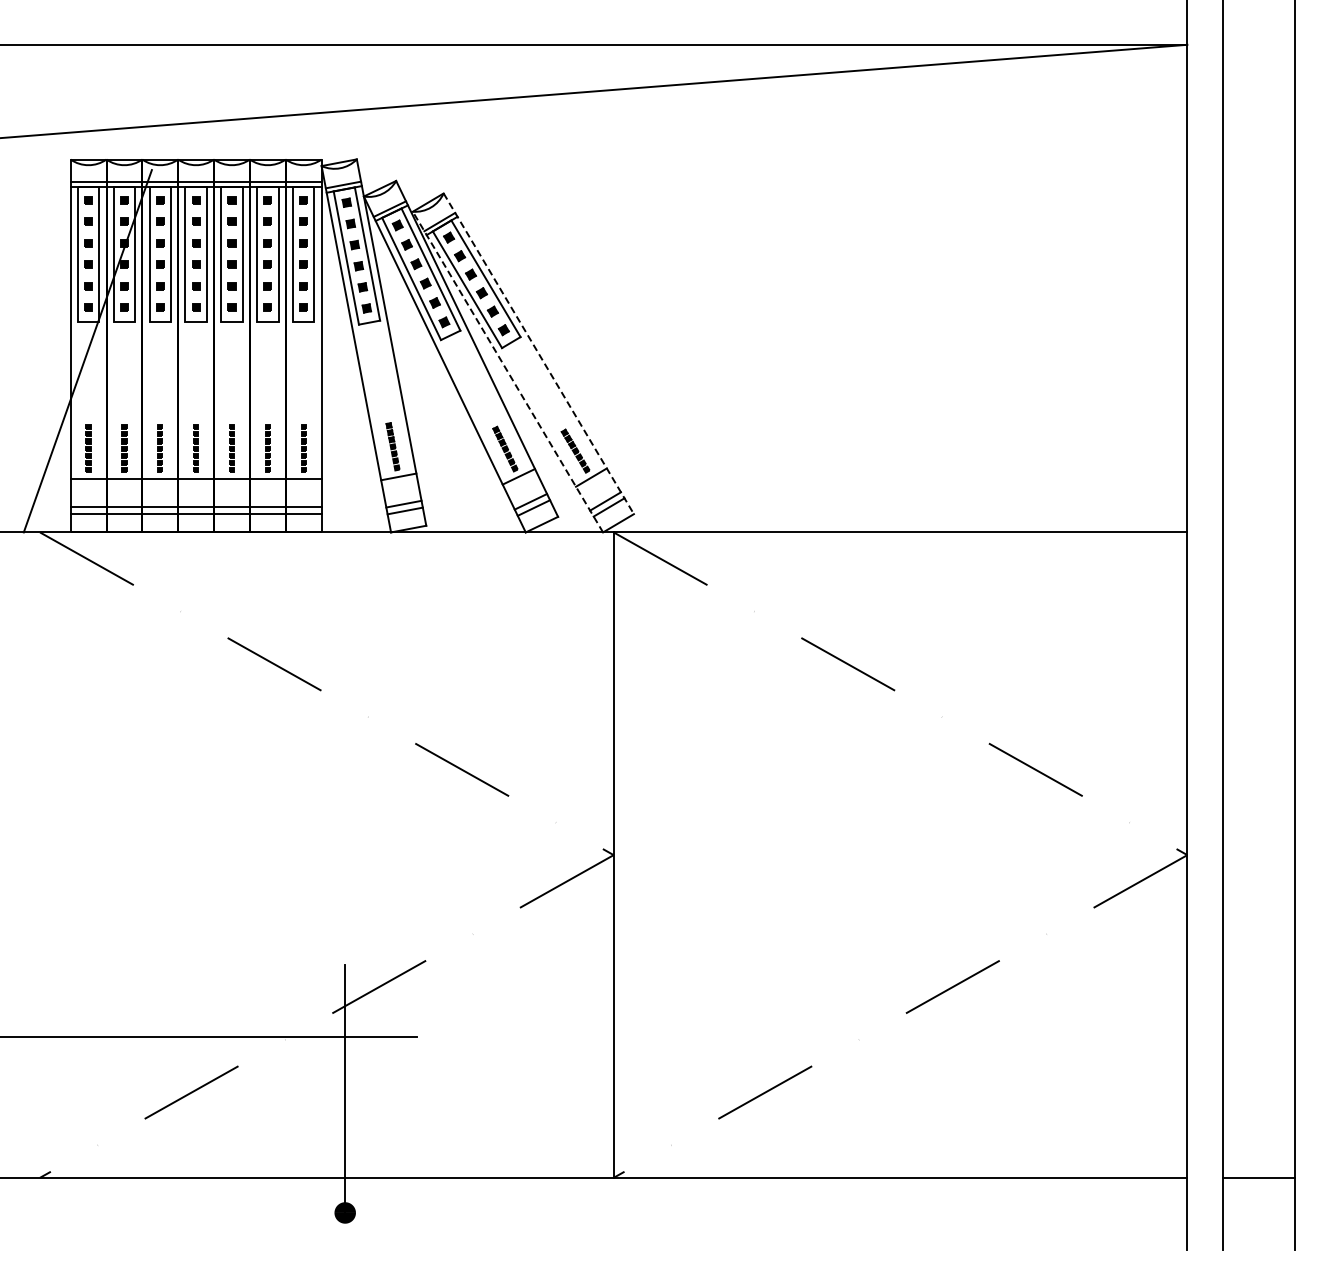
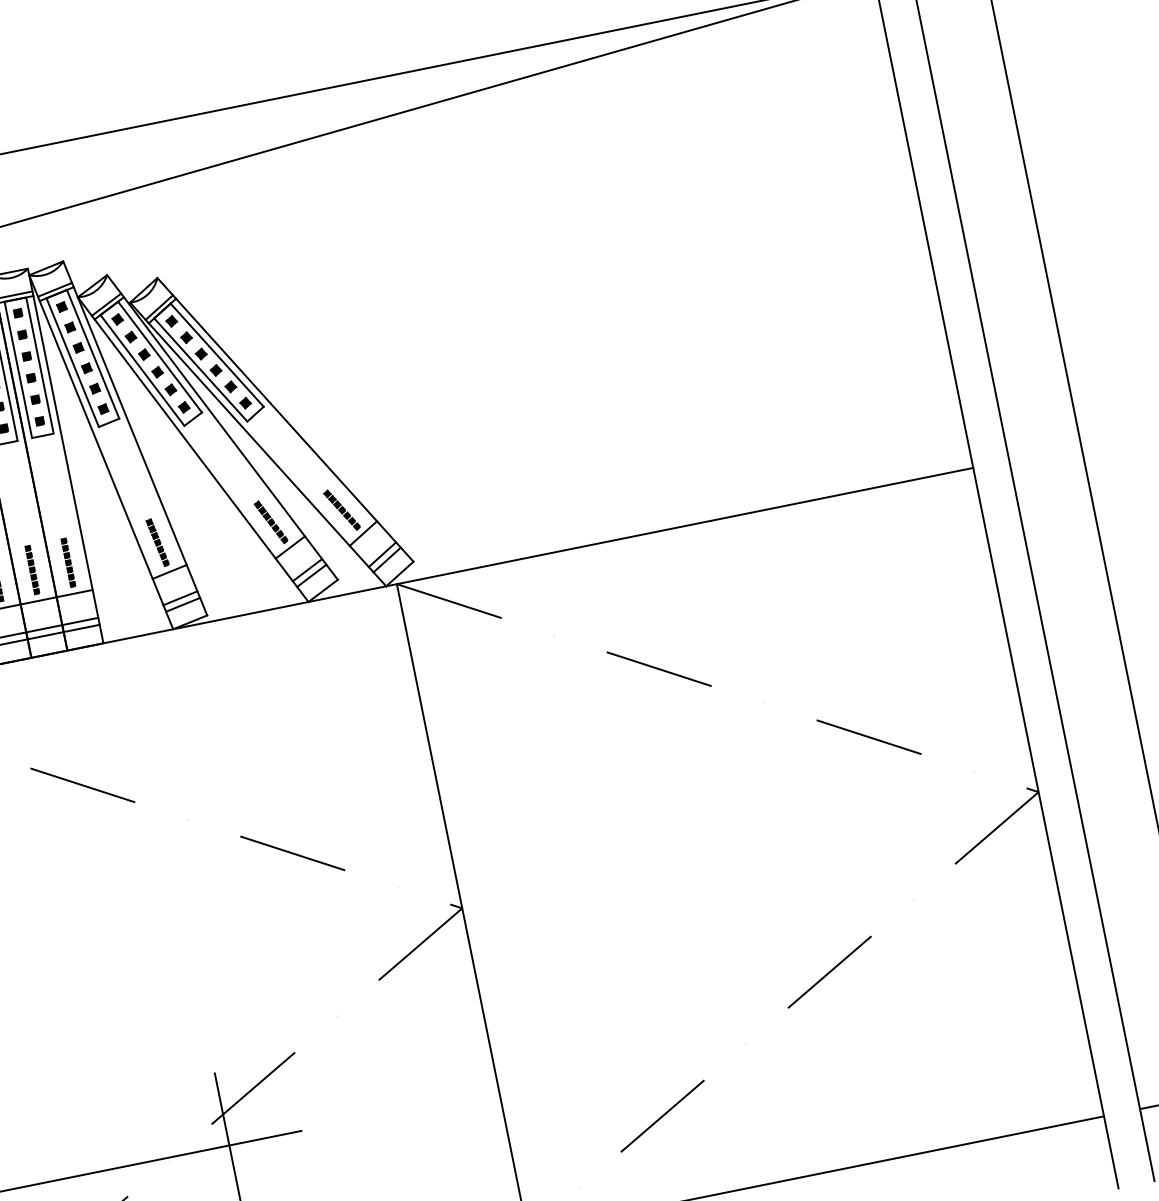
line: (539, 354) -> (286, 420), dashed -> solid
line: (507, 371) -> (257, 443), dashed -> solid

